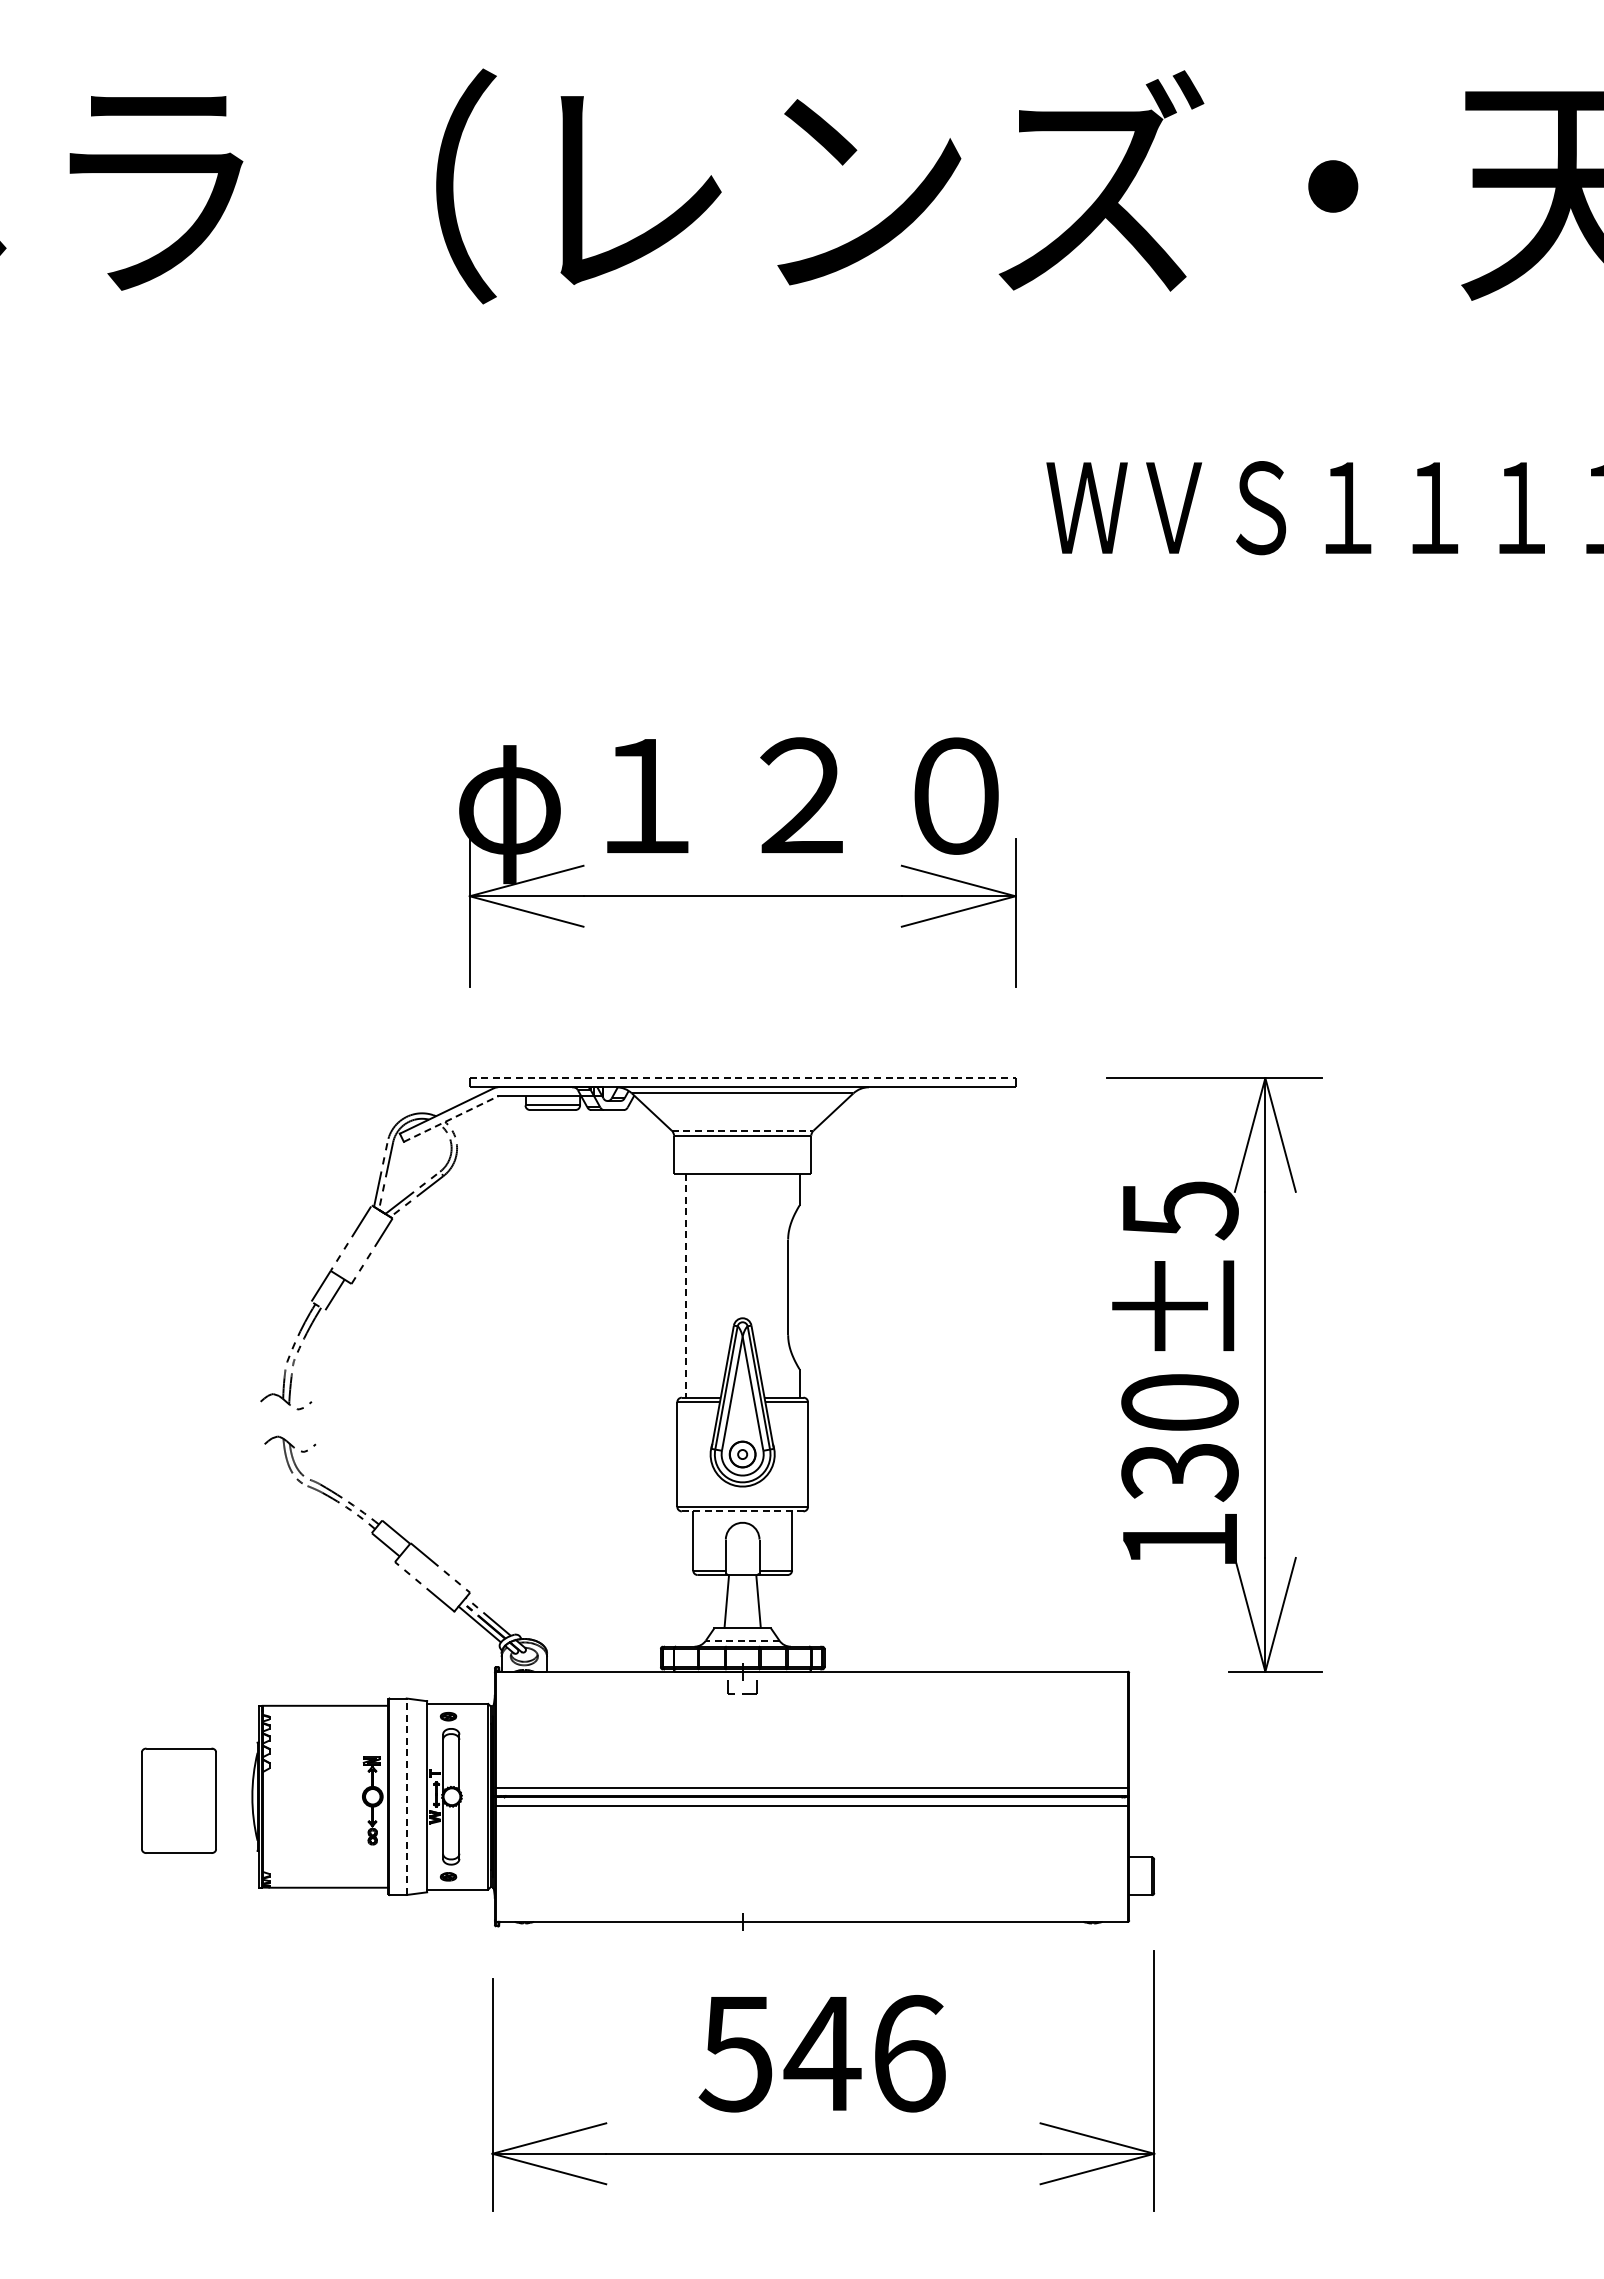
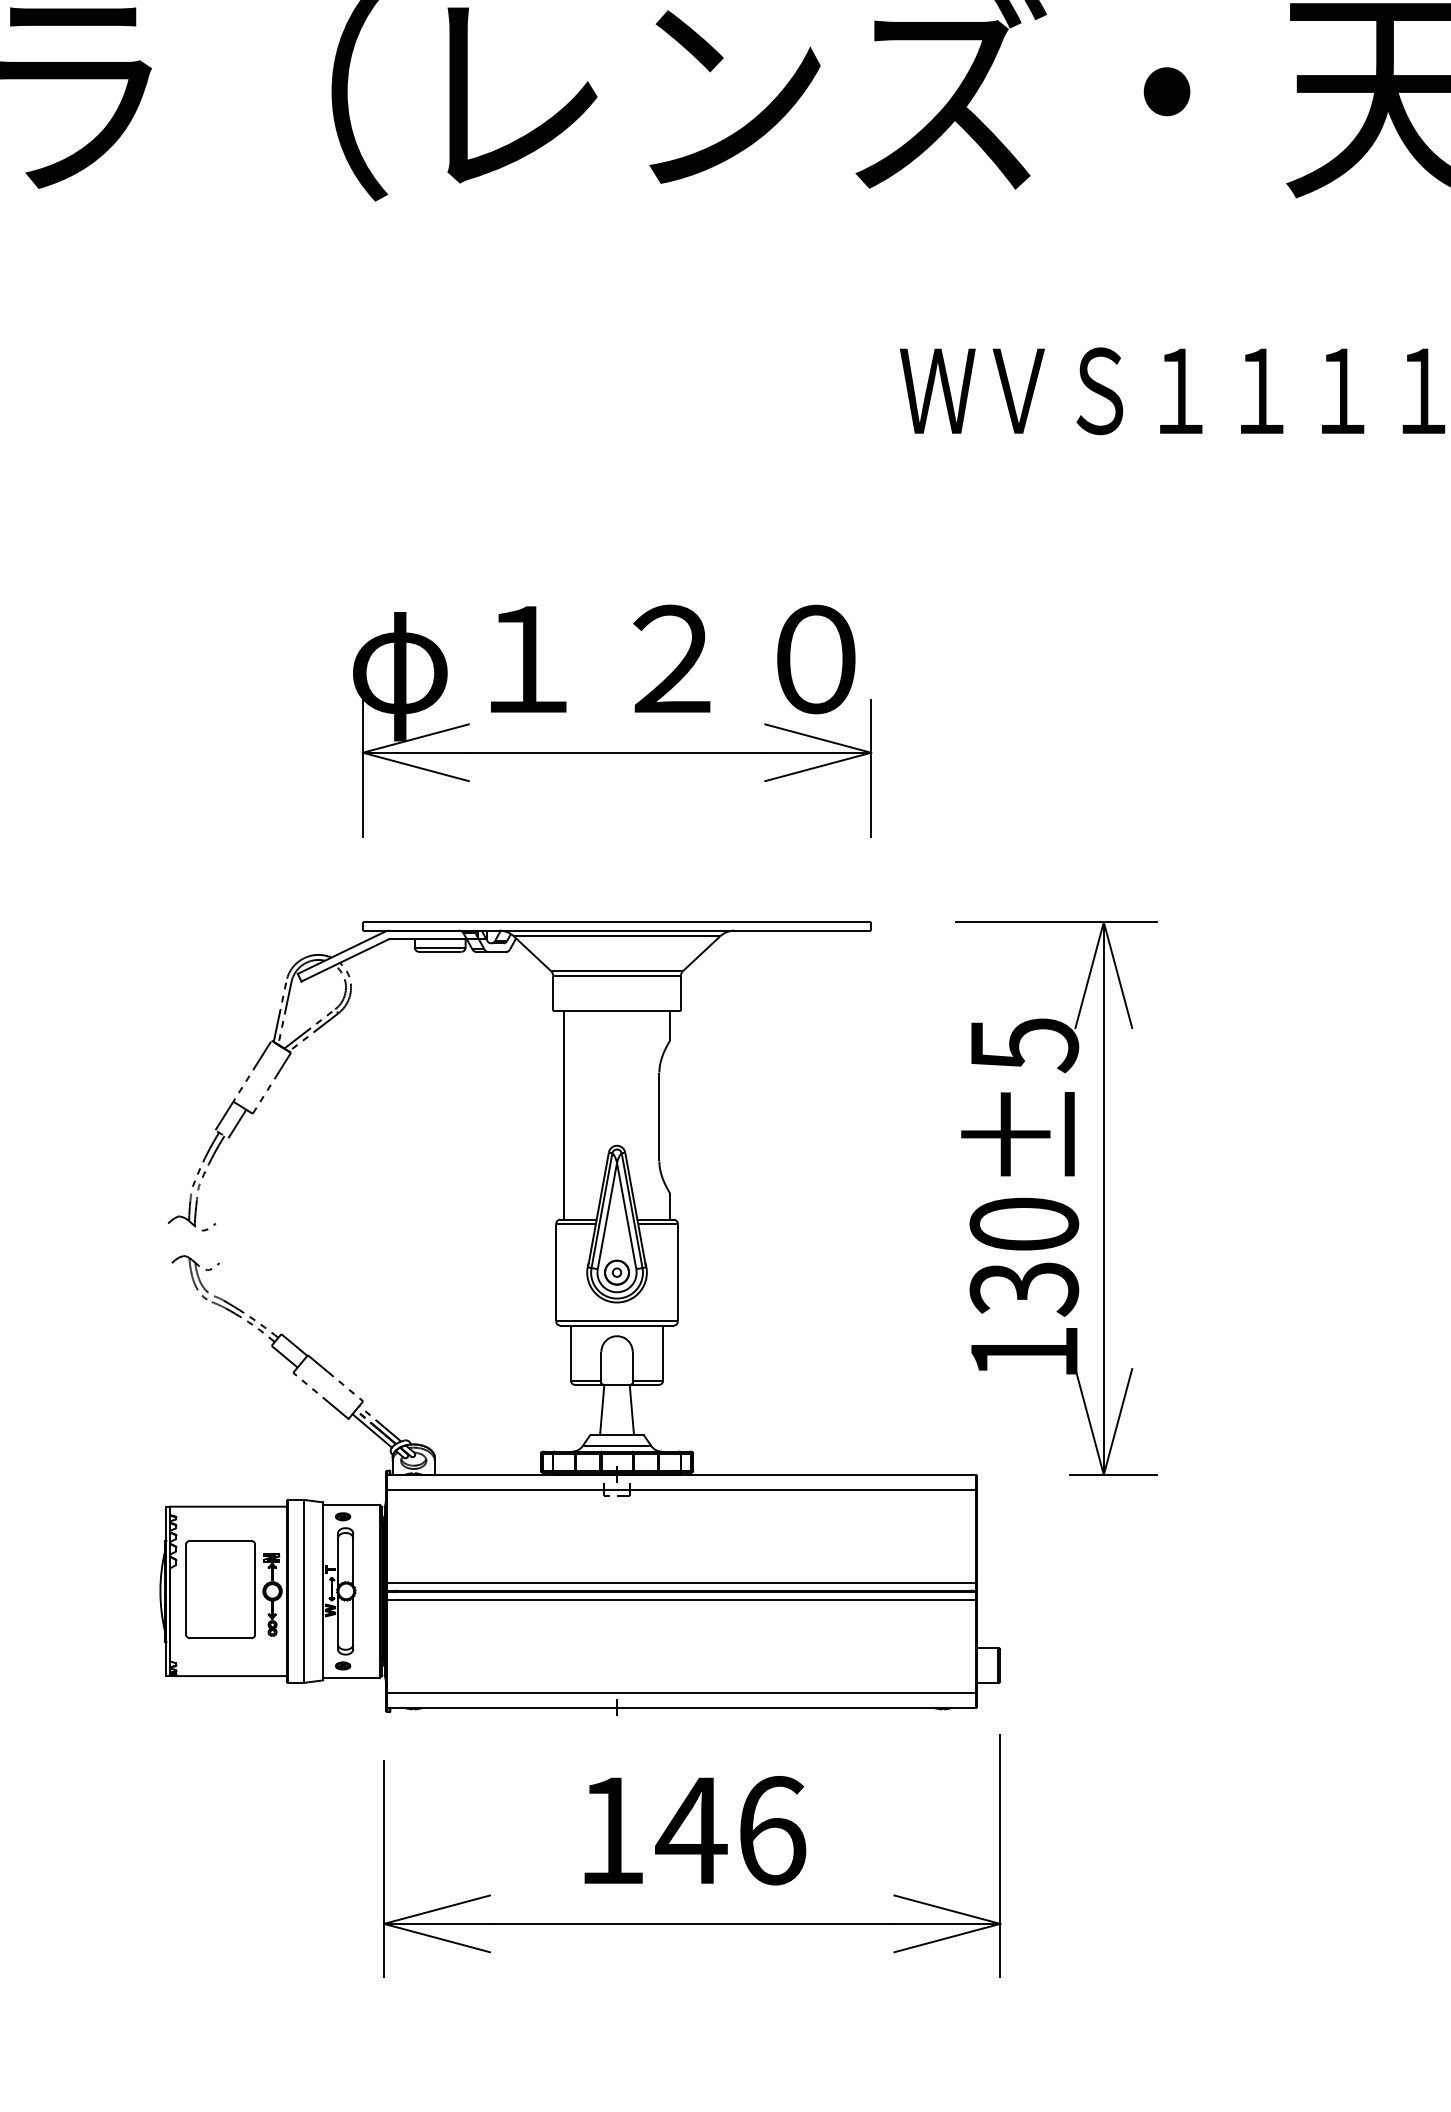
line: (742, 1078) -> (616, 922), dashed -> solid
line: (451, 1119) -> (345, 960), dashed -> solid
line: (742, 1130) -> (616, 970), dashed -> solid
line: (685, 1285) -> (563, 1115), dashed -> solid
line: (742, 1511) -> (616, 1325), dashed -> solid
line: (742, 1640) -> (616, 1445), dashed -> solid
line: (811, 1687) -> (681, 1489), added
line: (406, 1796) -> (303, 1591), dashed -> solid
part: (178, 1800) -> (220, 1589), moved
line: (811, 1905) -> (681, 1692), added
text: (735, 2054) -> (610, 1831), 546 -> 146

